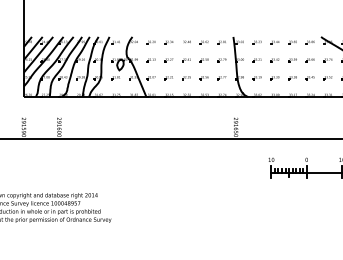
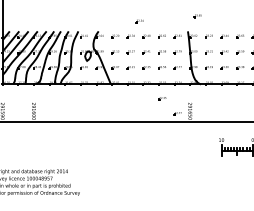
part: (244, 19) -> (197, 15), added
part: (178, 25) -> (139, 21), added
part: (204, 113) -> (162, 99), added
part: (221, 130) -> (177, 114), added

